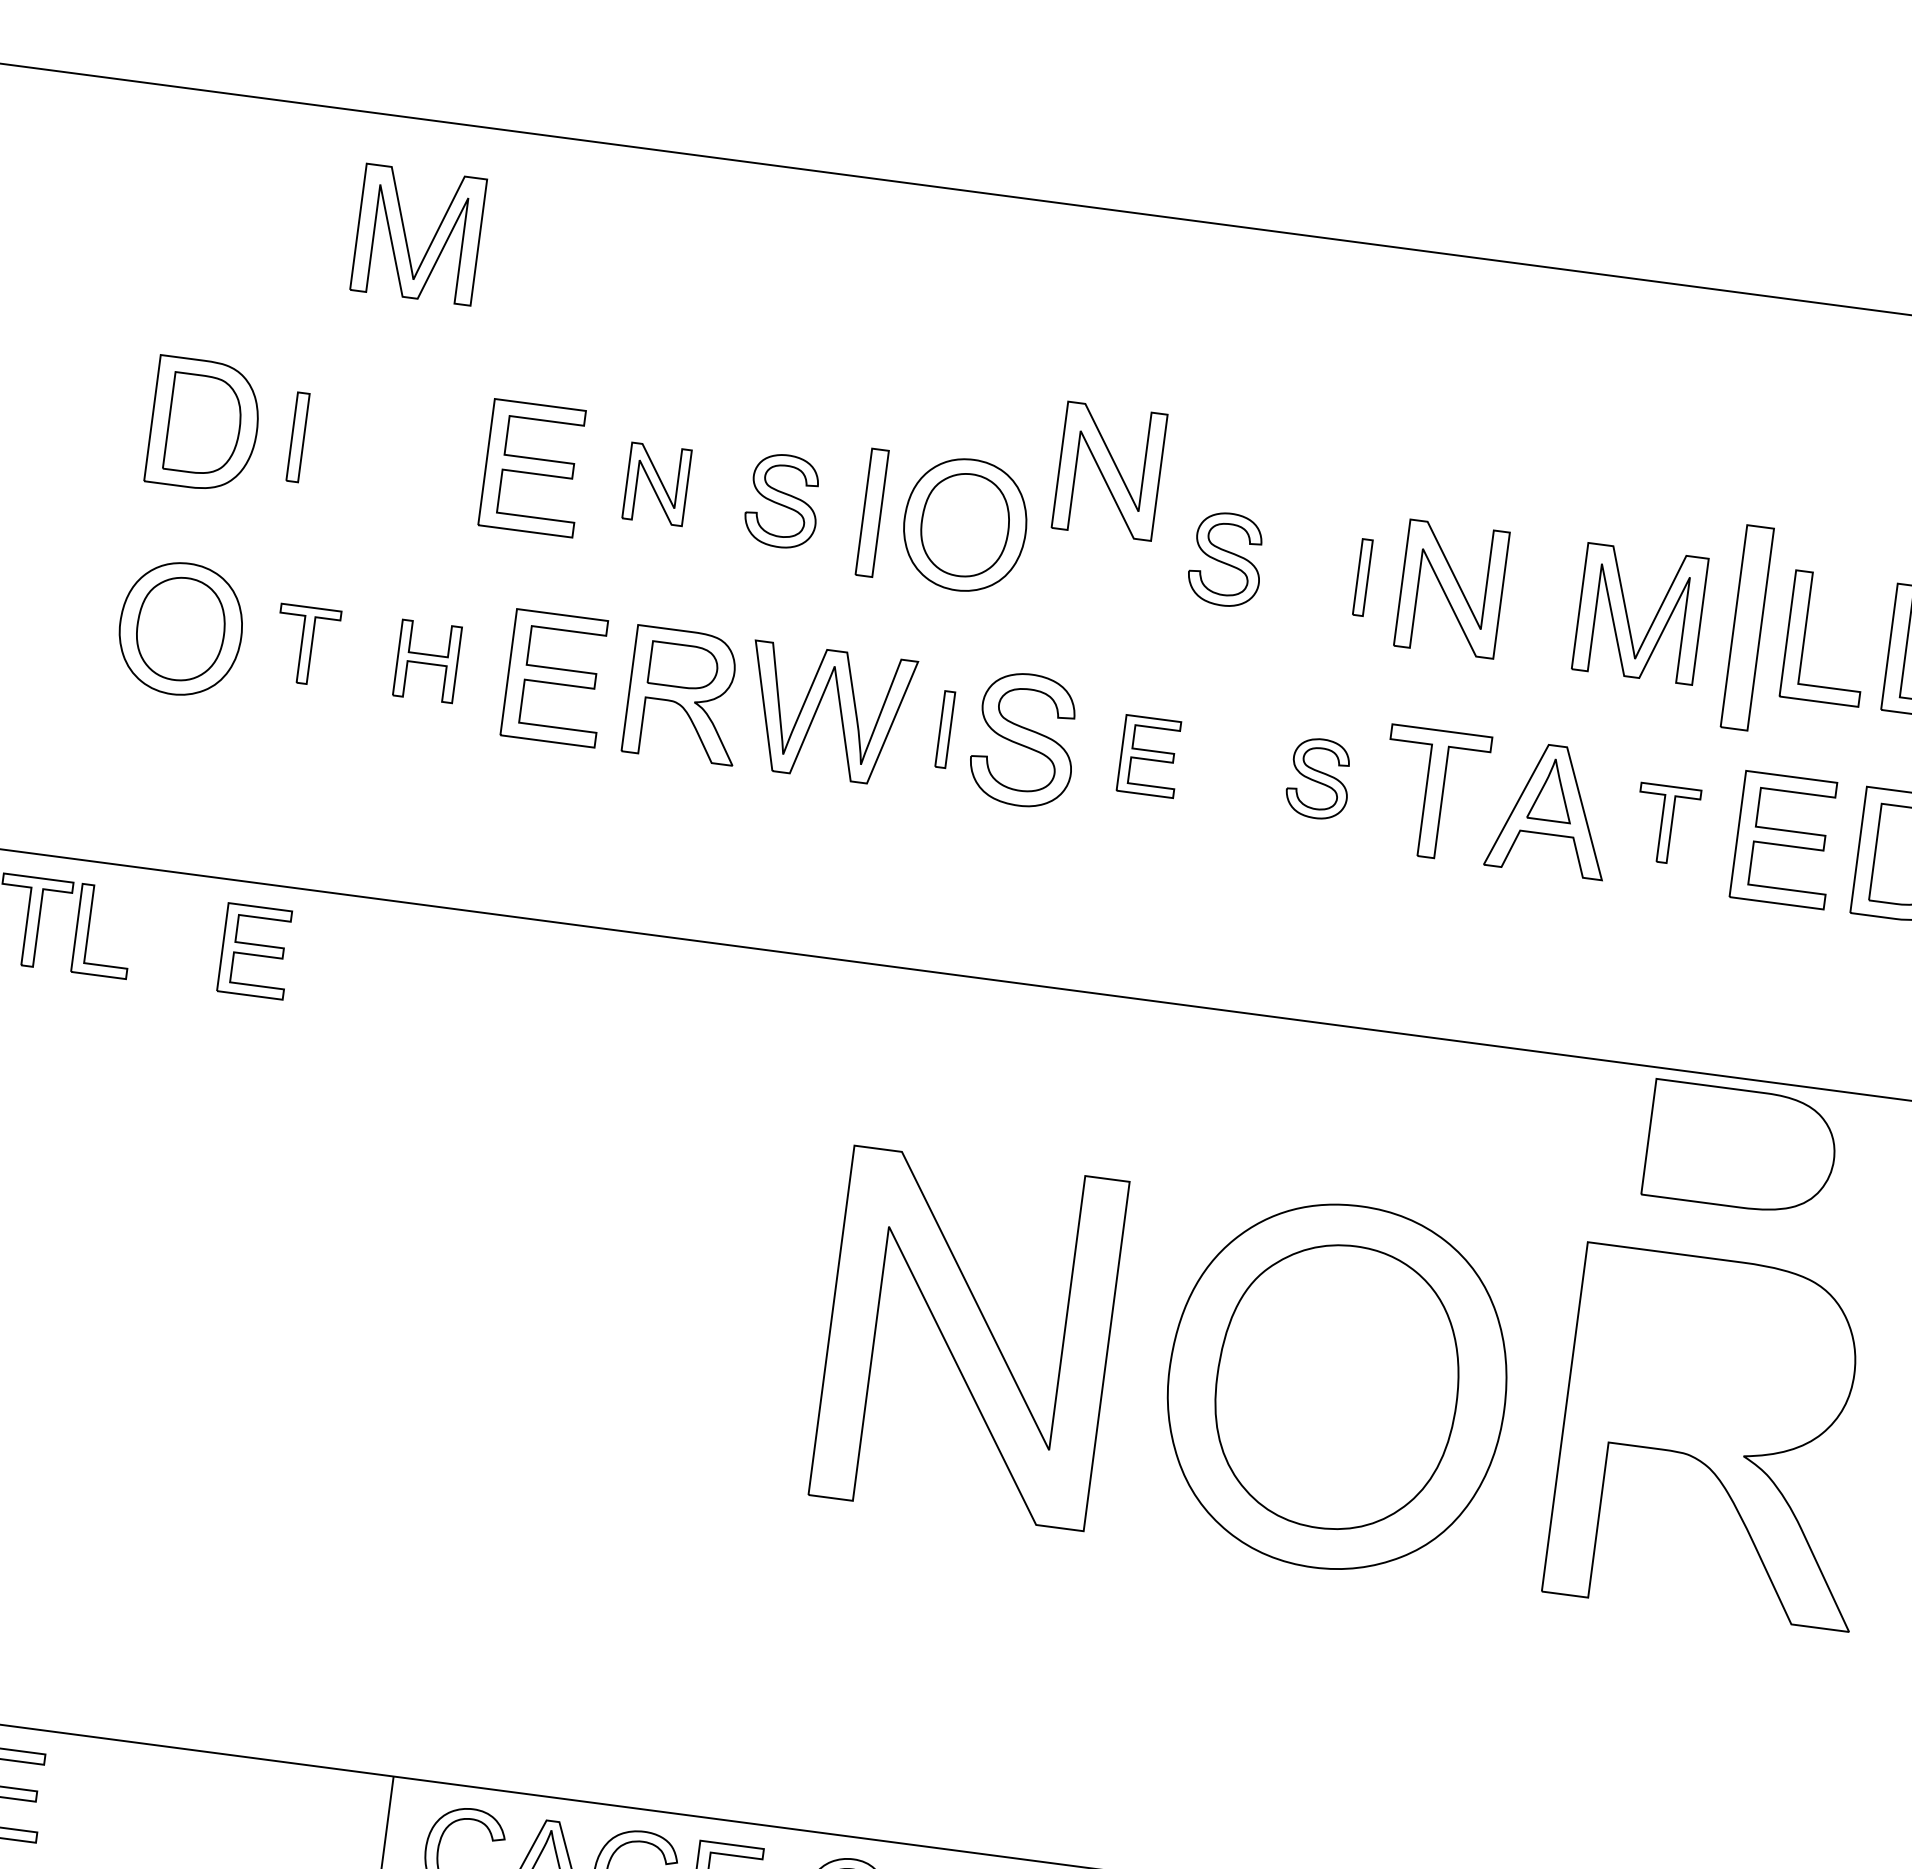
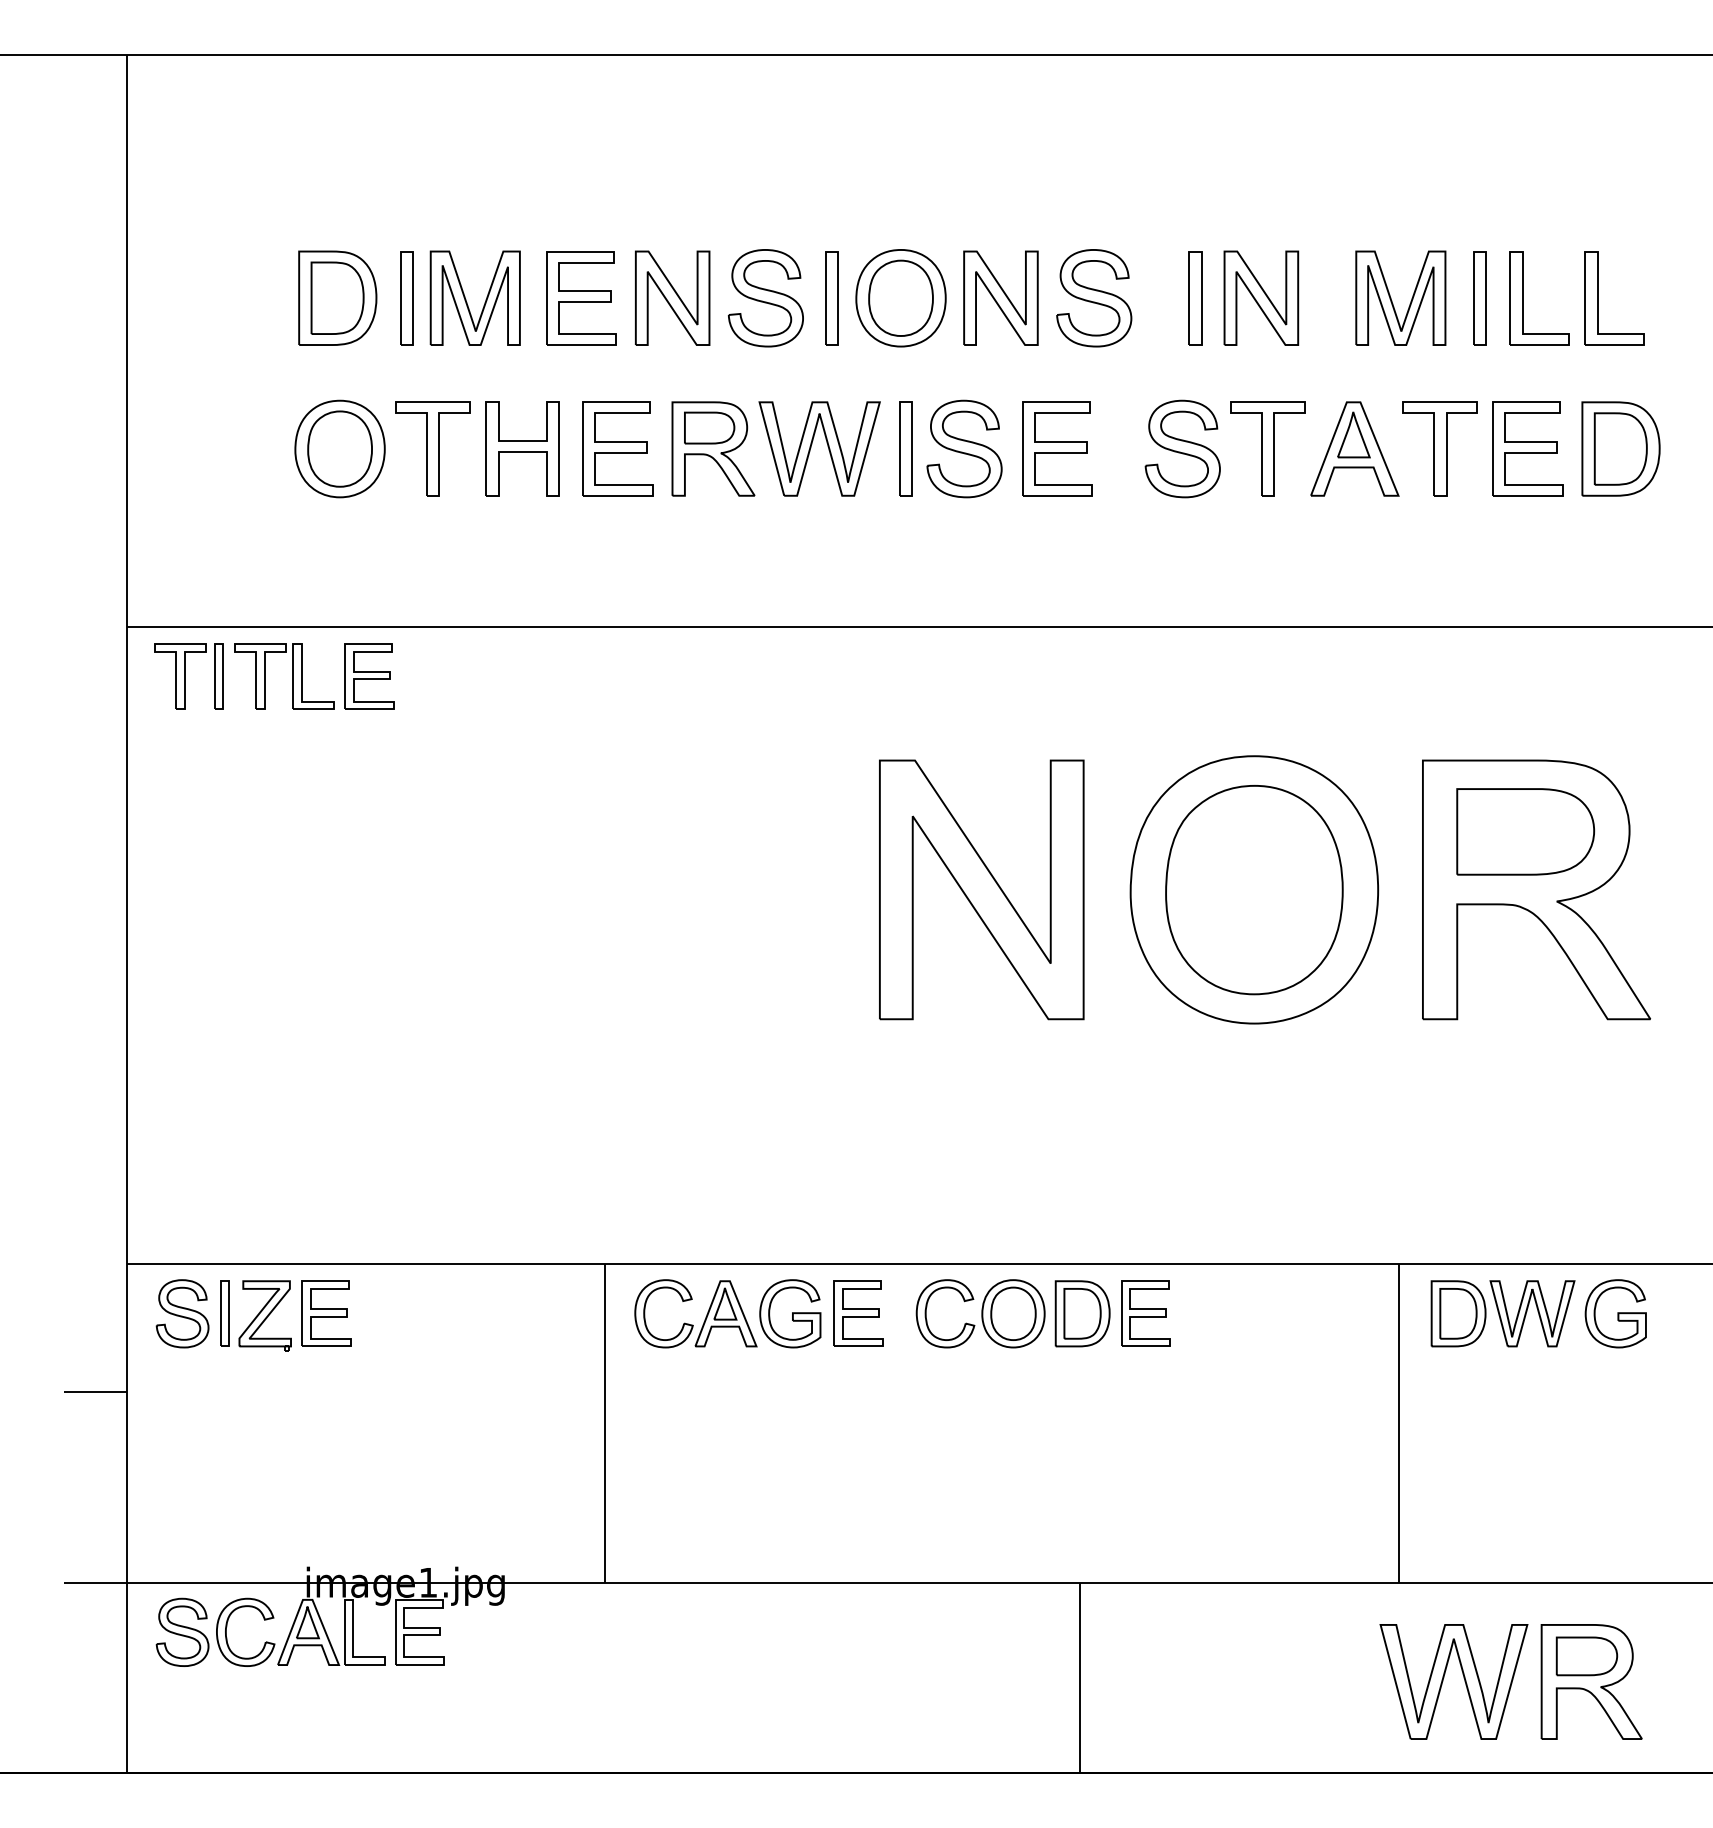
part: (406, 234) -> (466, 299), moved
part: (297, 437) -> (406, 298), size x1.43
part: (1109, 470) -> (1000, 297), moved
part: (656, 483) -> (672, 297), size x1.67
part: (782, 501) -> (765, 298), size x1.43
part: (1226, 559) -> (1094, 298), size x1.43
part: (1362, 577) -> (1195, 298), size x1.67
part: (1746, 628) -> (1479, 298), size x0.62
part: (305, 644) -> (432, 448), size x1.67
part: (427, 660) -> (522, 448), size x1.67
part: (944, 728) -> (905, 448), size x1.67
part: (1149, 755) -> (1057, 448), size x1.67
part: (1318, 778) -> (1182, 448), size x1.67
part: (1665, 823) -> (1439, 448), size x1.67
part: (255, 951) -> (369, 676), moved
part: (1741, 1148) -> (1525, 831), moved

